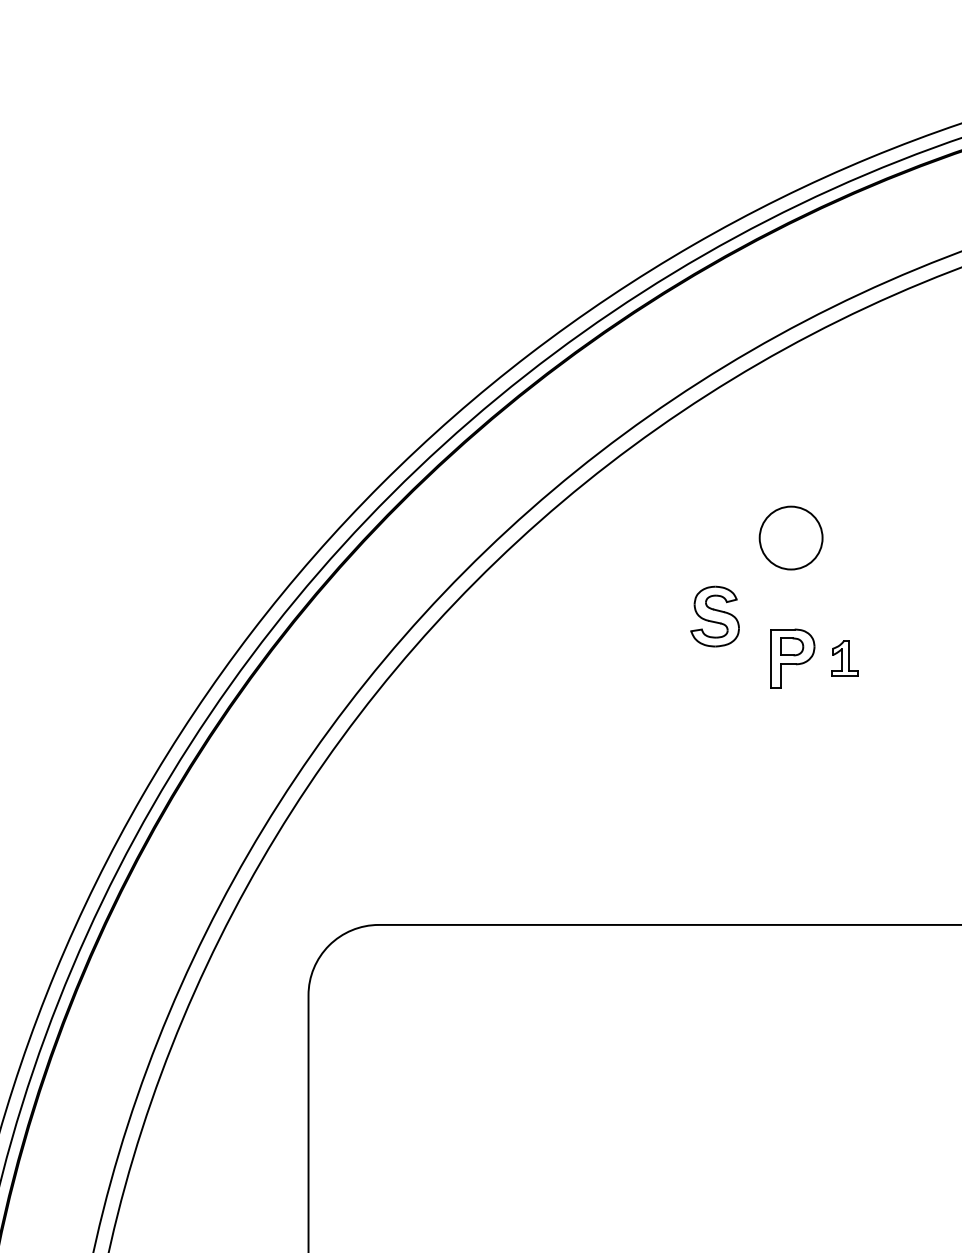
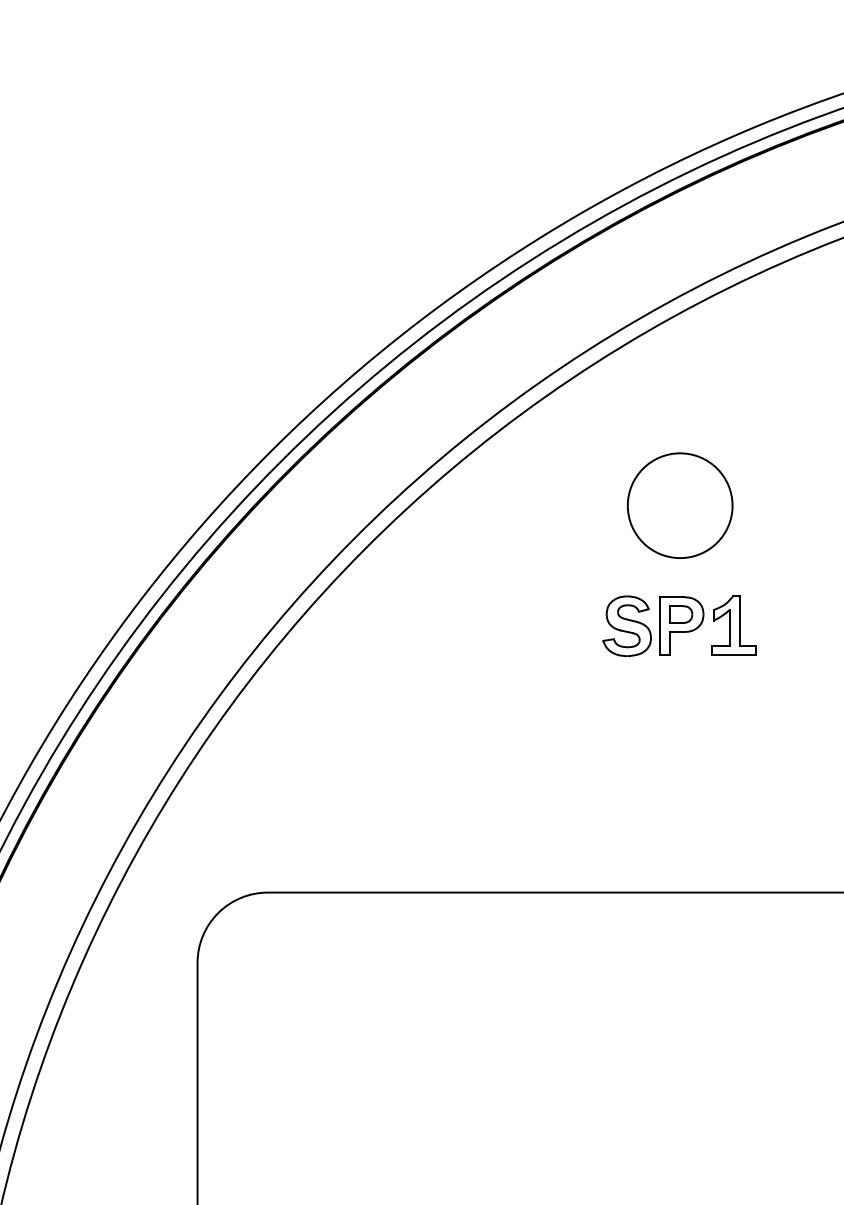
circle: (790, 537) -> (679, 505), size x1.67
part: (714, 616) -> (626, 626), moved
part: (844, 658) -> (733, 626), size x1.67

